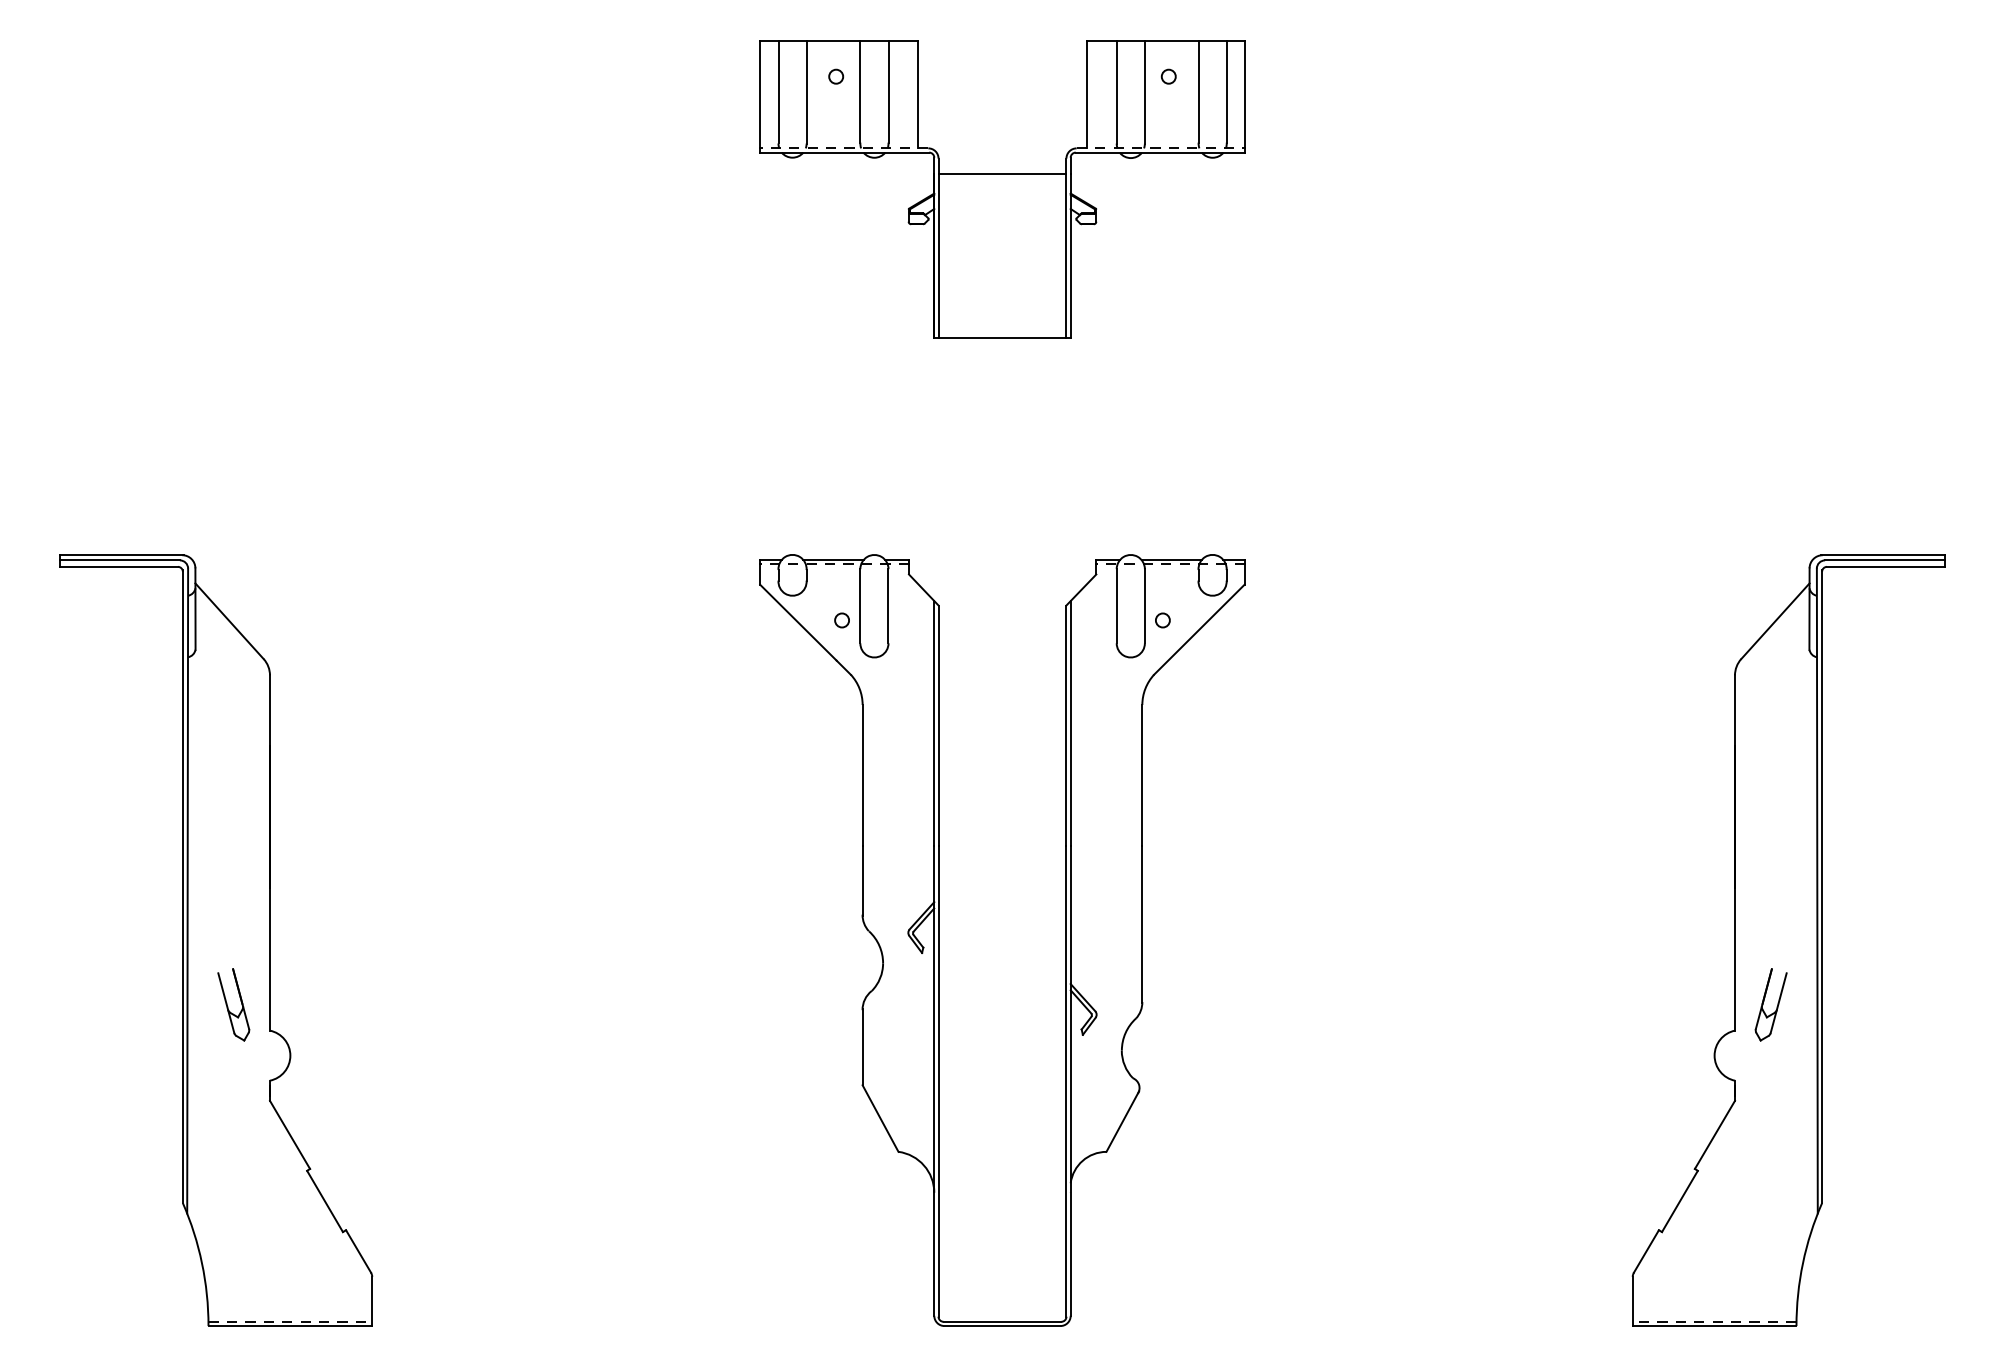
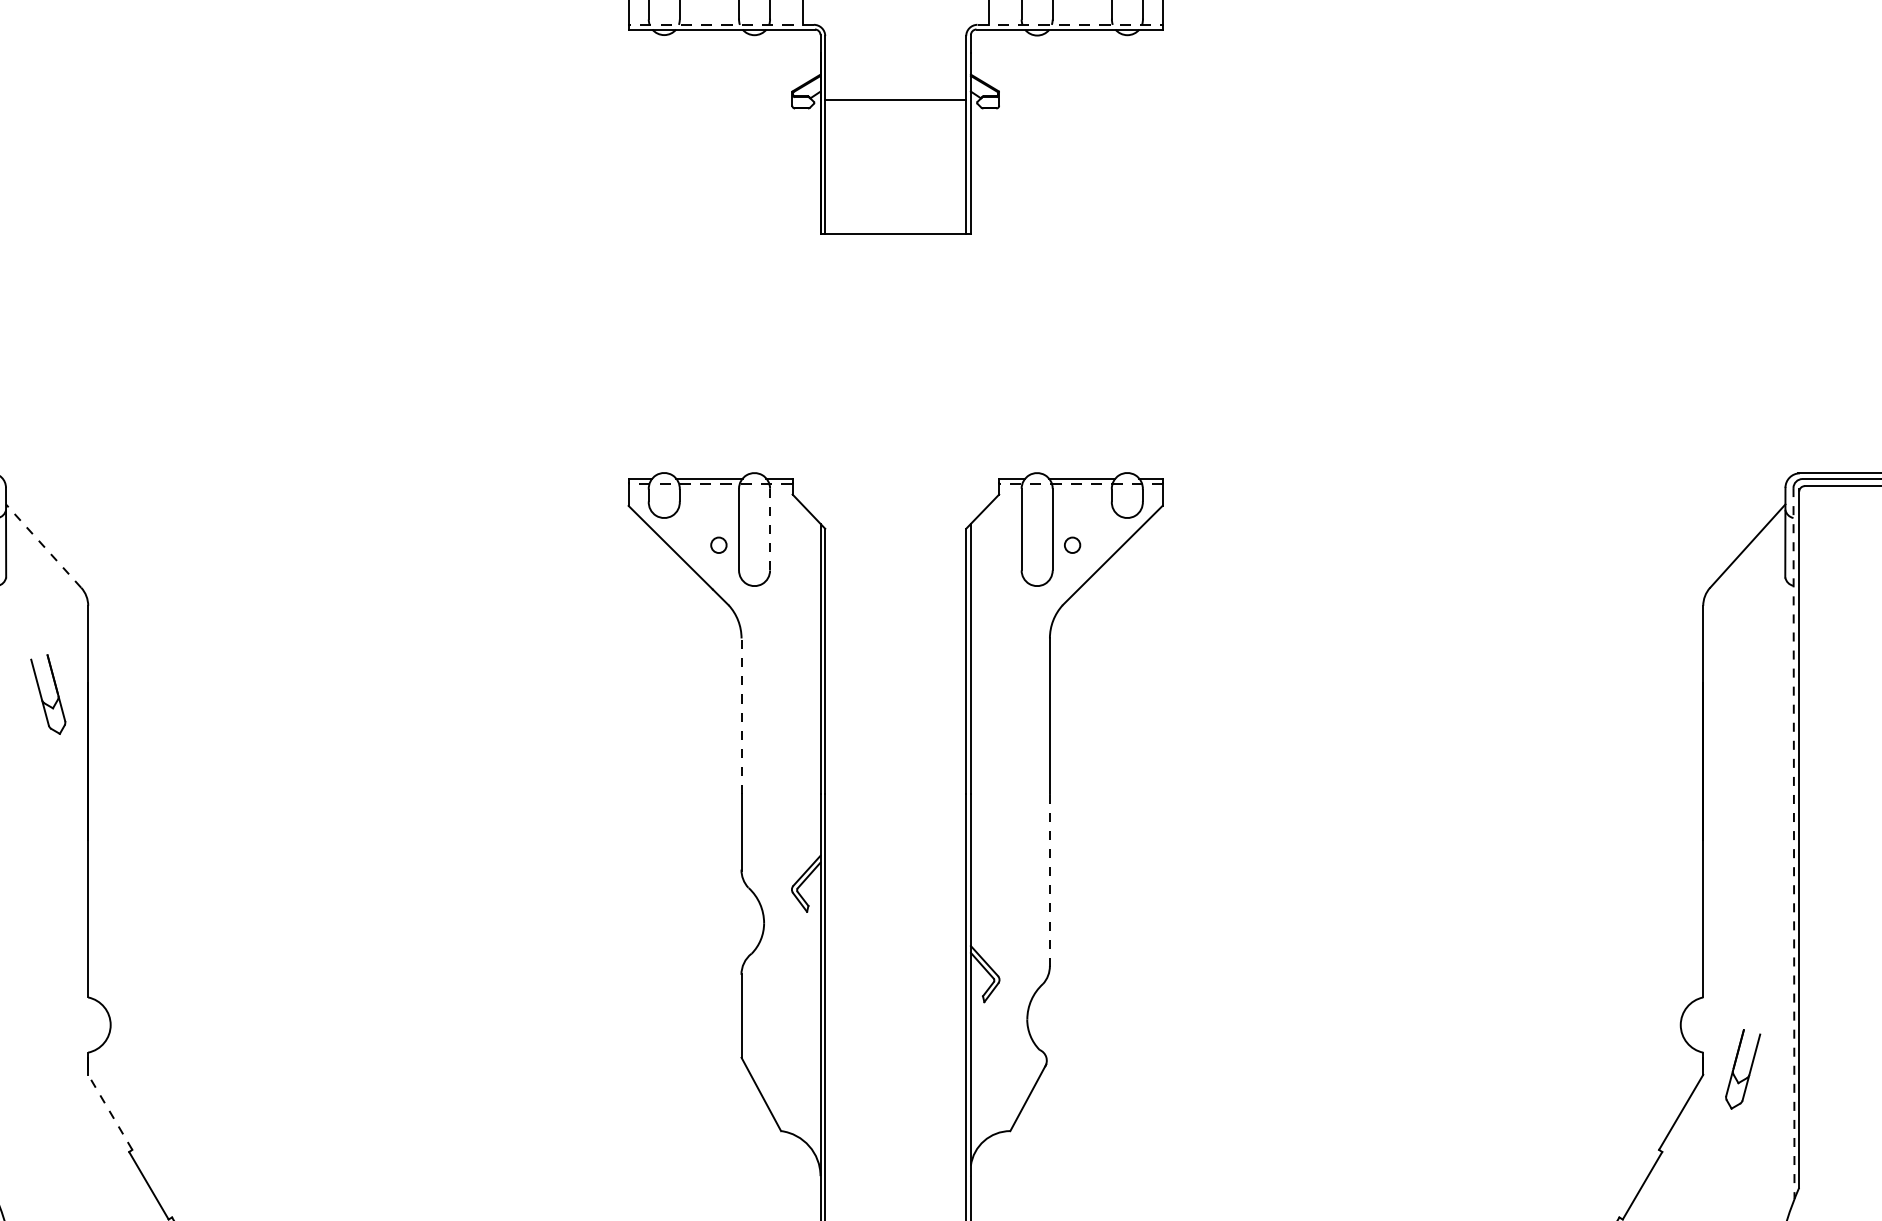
line: (1002, 174) -> (895, 101), moved
line: (888, 605) -> (770, 528), solid -> dashed
line: (229, 621) -> (43, 546), solid -> dashed
line: (862, 774) -> (741, 715), solid -> dashed
line: (1817, 891) -> (1794, 844), solid -> dashed
line: (1142, 923) -> (1050, 879), solid -> dashed
part: (233, 1004) -> (47, 694), moved
part: (1776, 1006) -> (1748, 1071), moved
line: (289, 1134) -> (109, 1111), solid -> dashed

